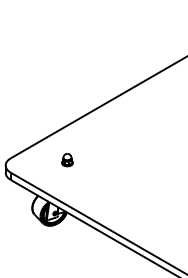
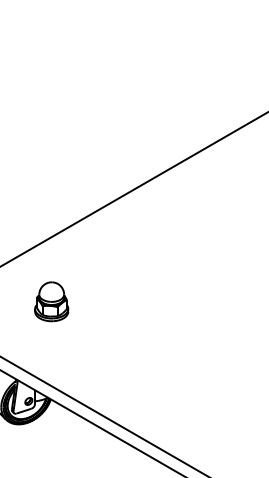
part: (67, 159) -> (51, 300), size x1.67

